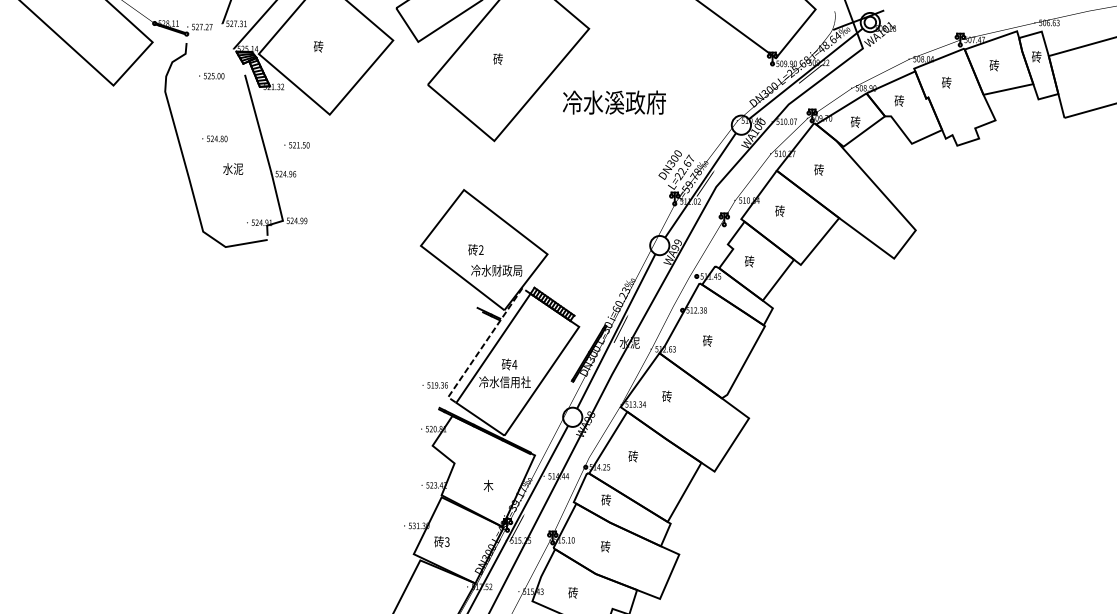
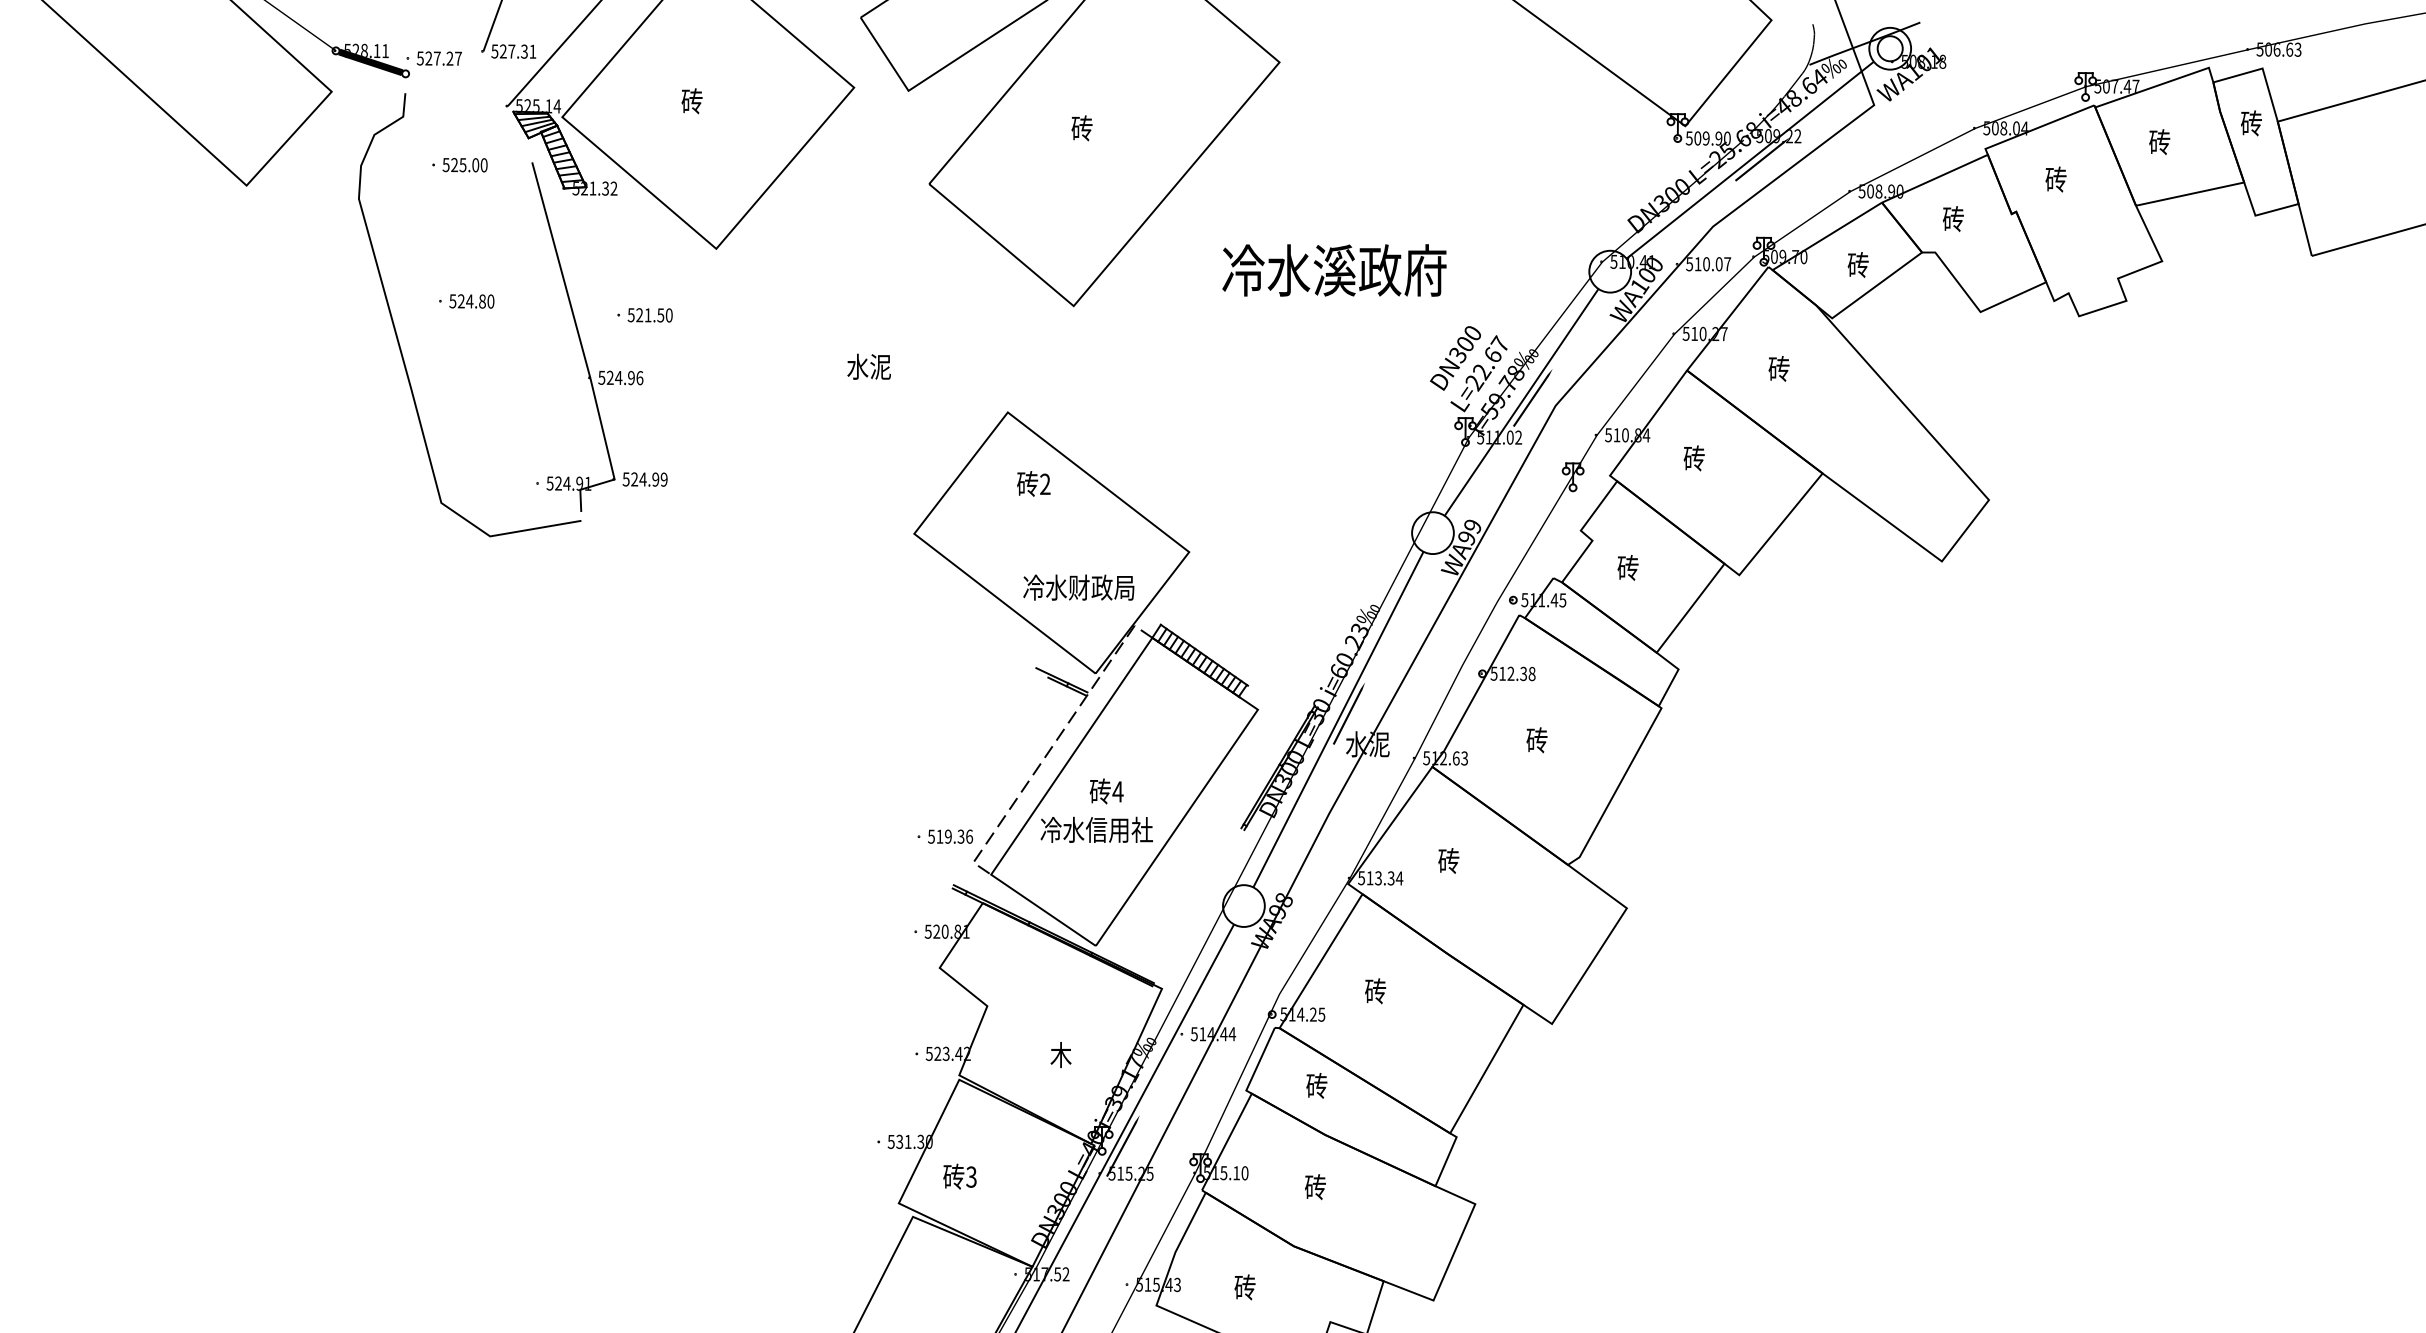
text: (614, 102) -> (1334, 270), moved
text: (233, 168) -> (869, 365), moved
text: (475, 249) -> (1032, 482), moved

